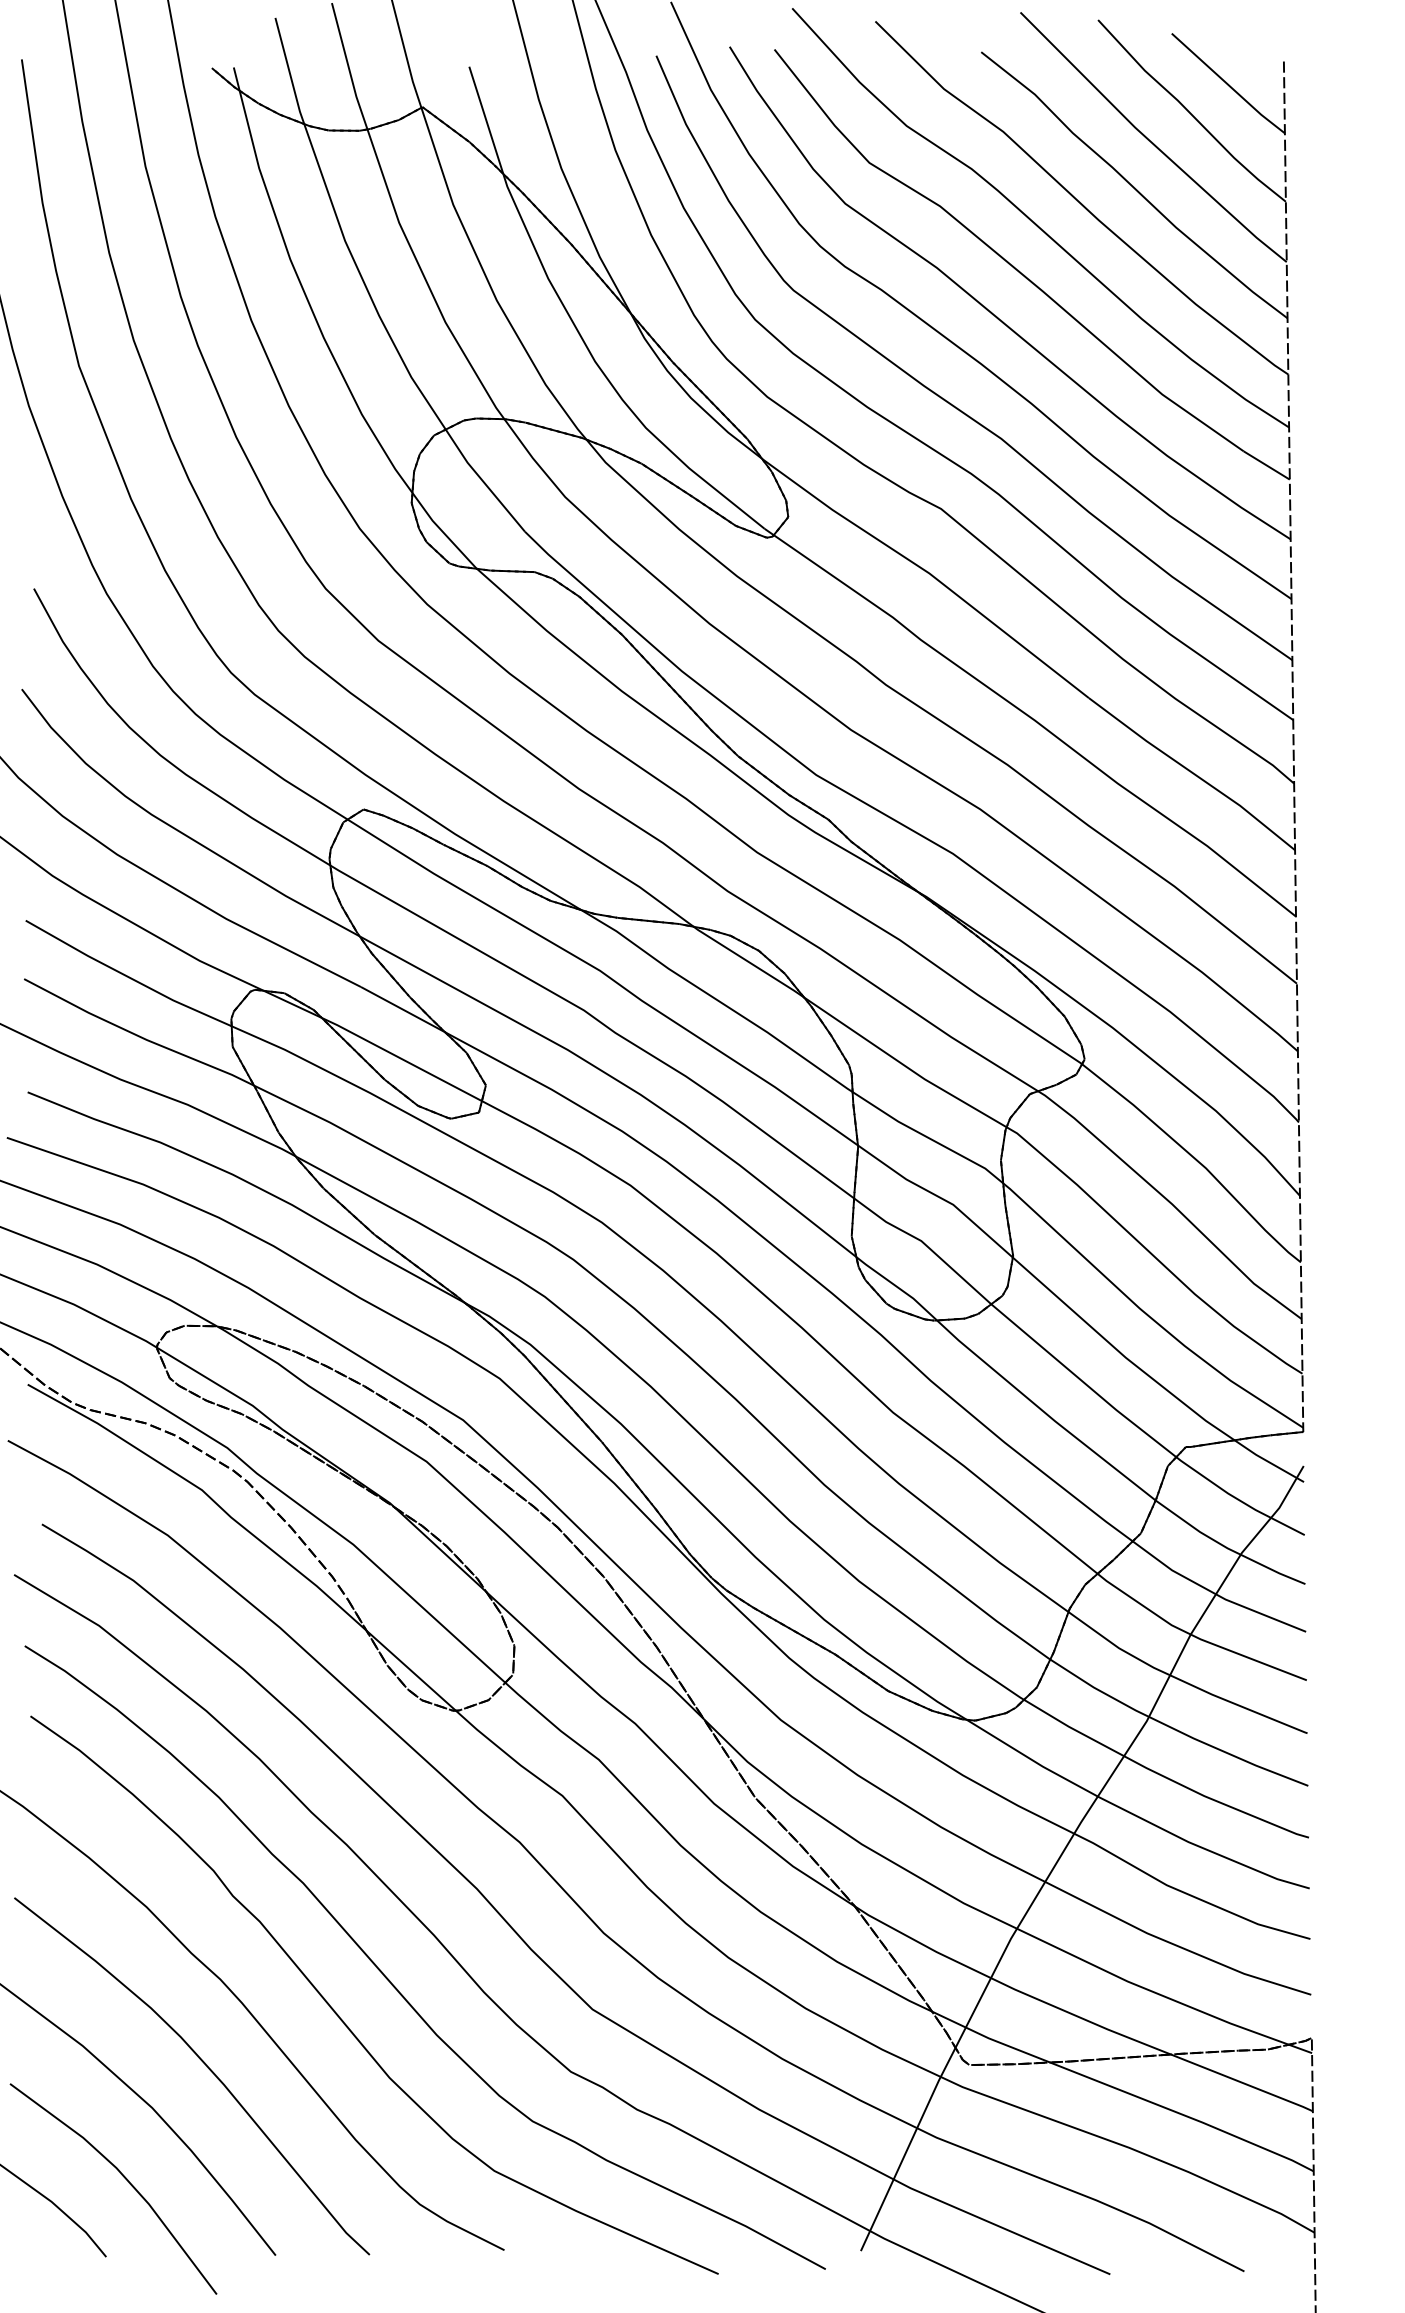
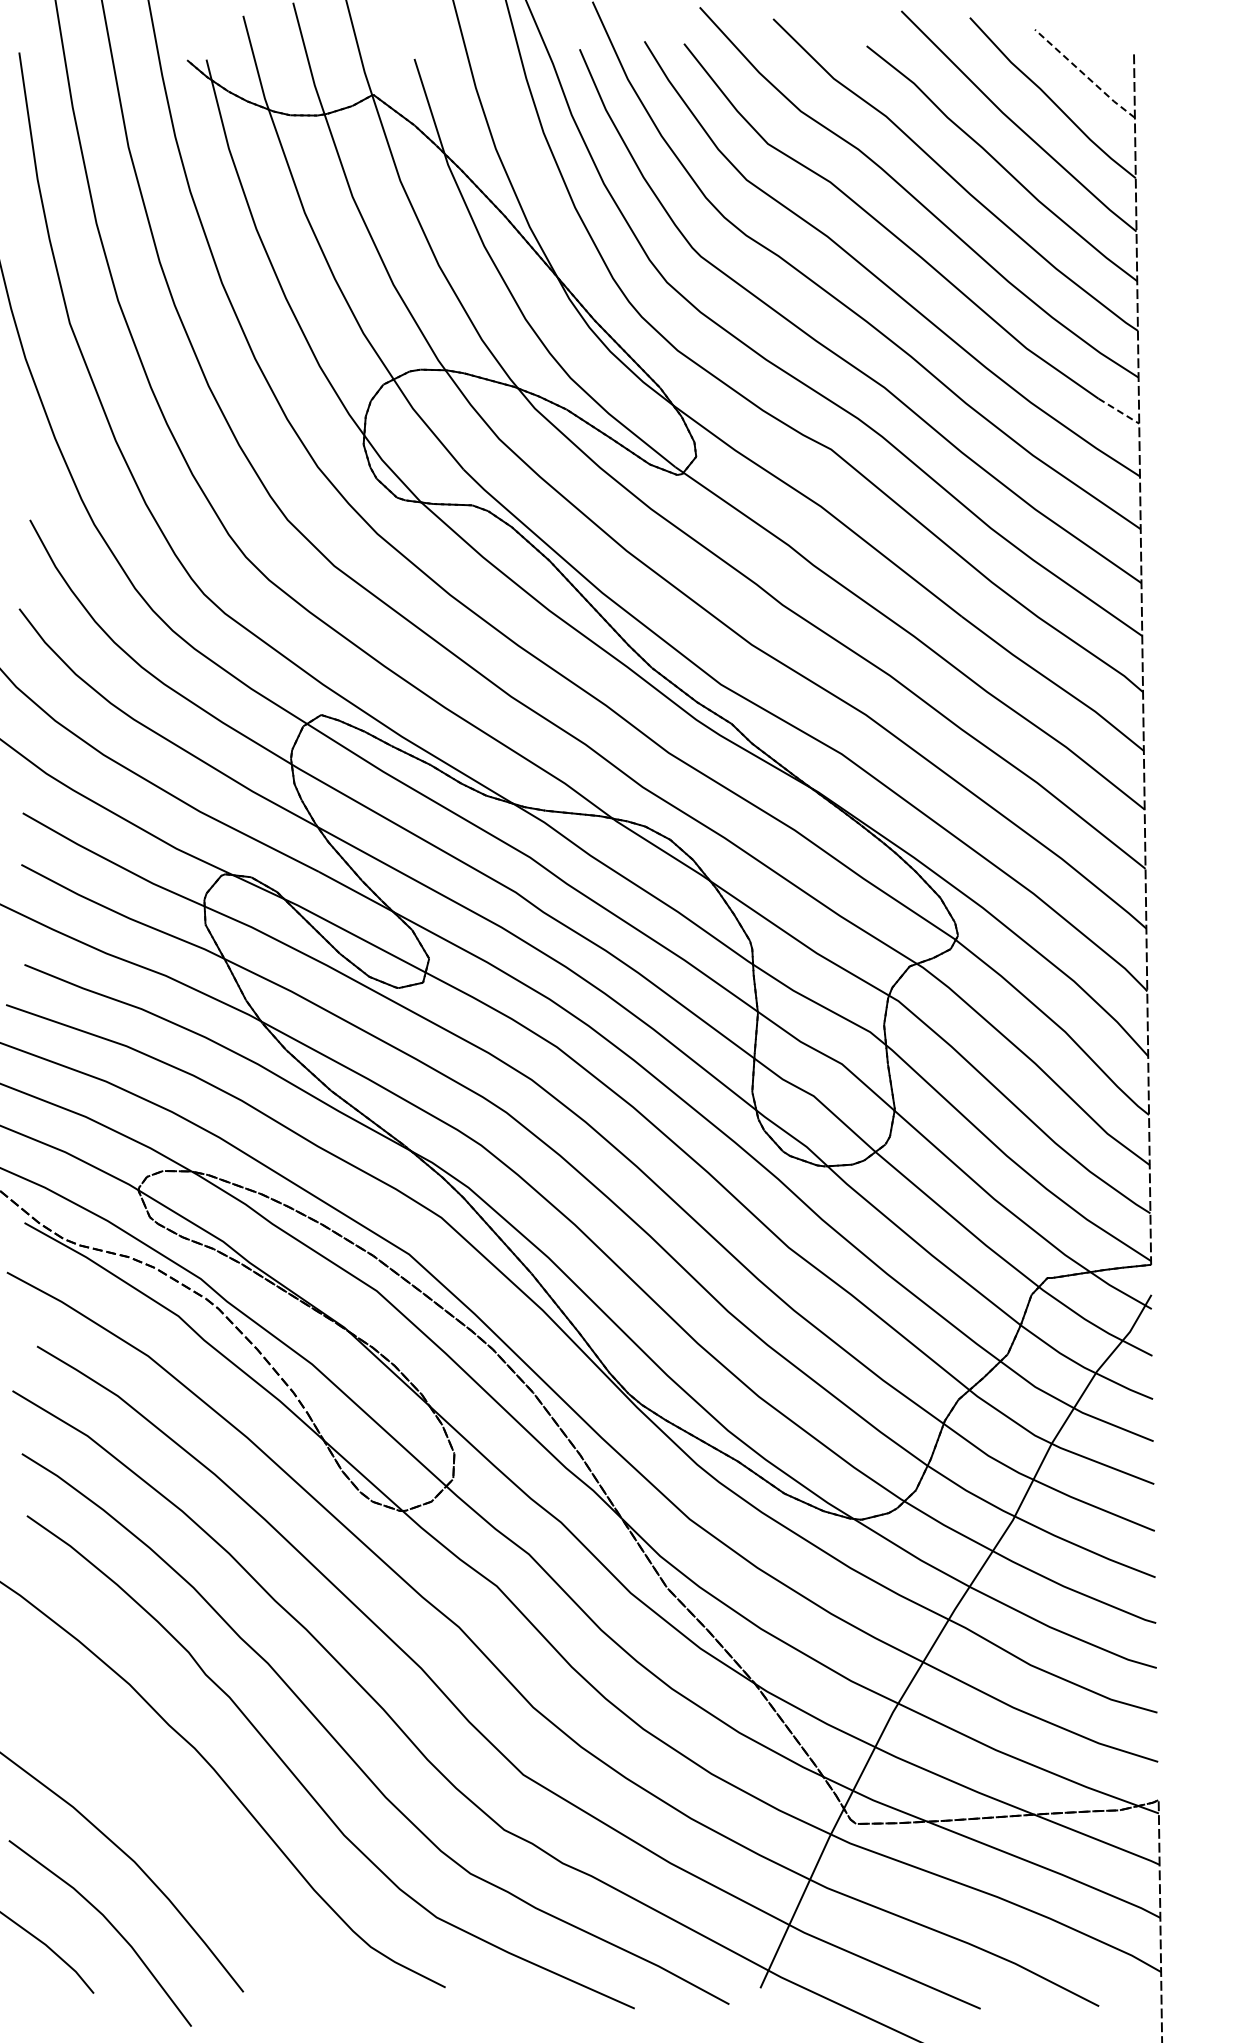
line: (1227, 84) -> (1084, 74), solid -> dashed
line: (1266, 465) -> (1118, 411), solid -> dashed
curve: (203, 2063) -> (179, 1822), removed

